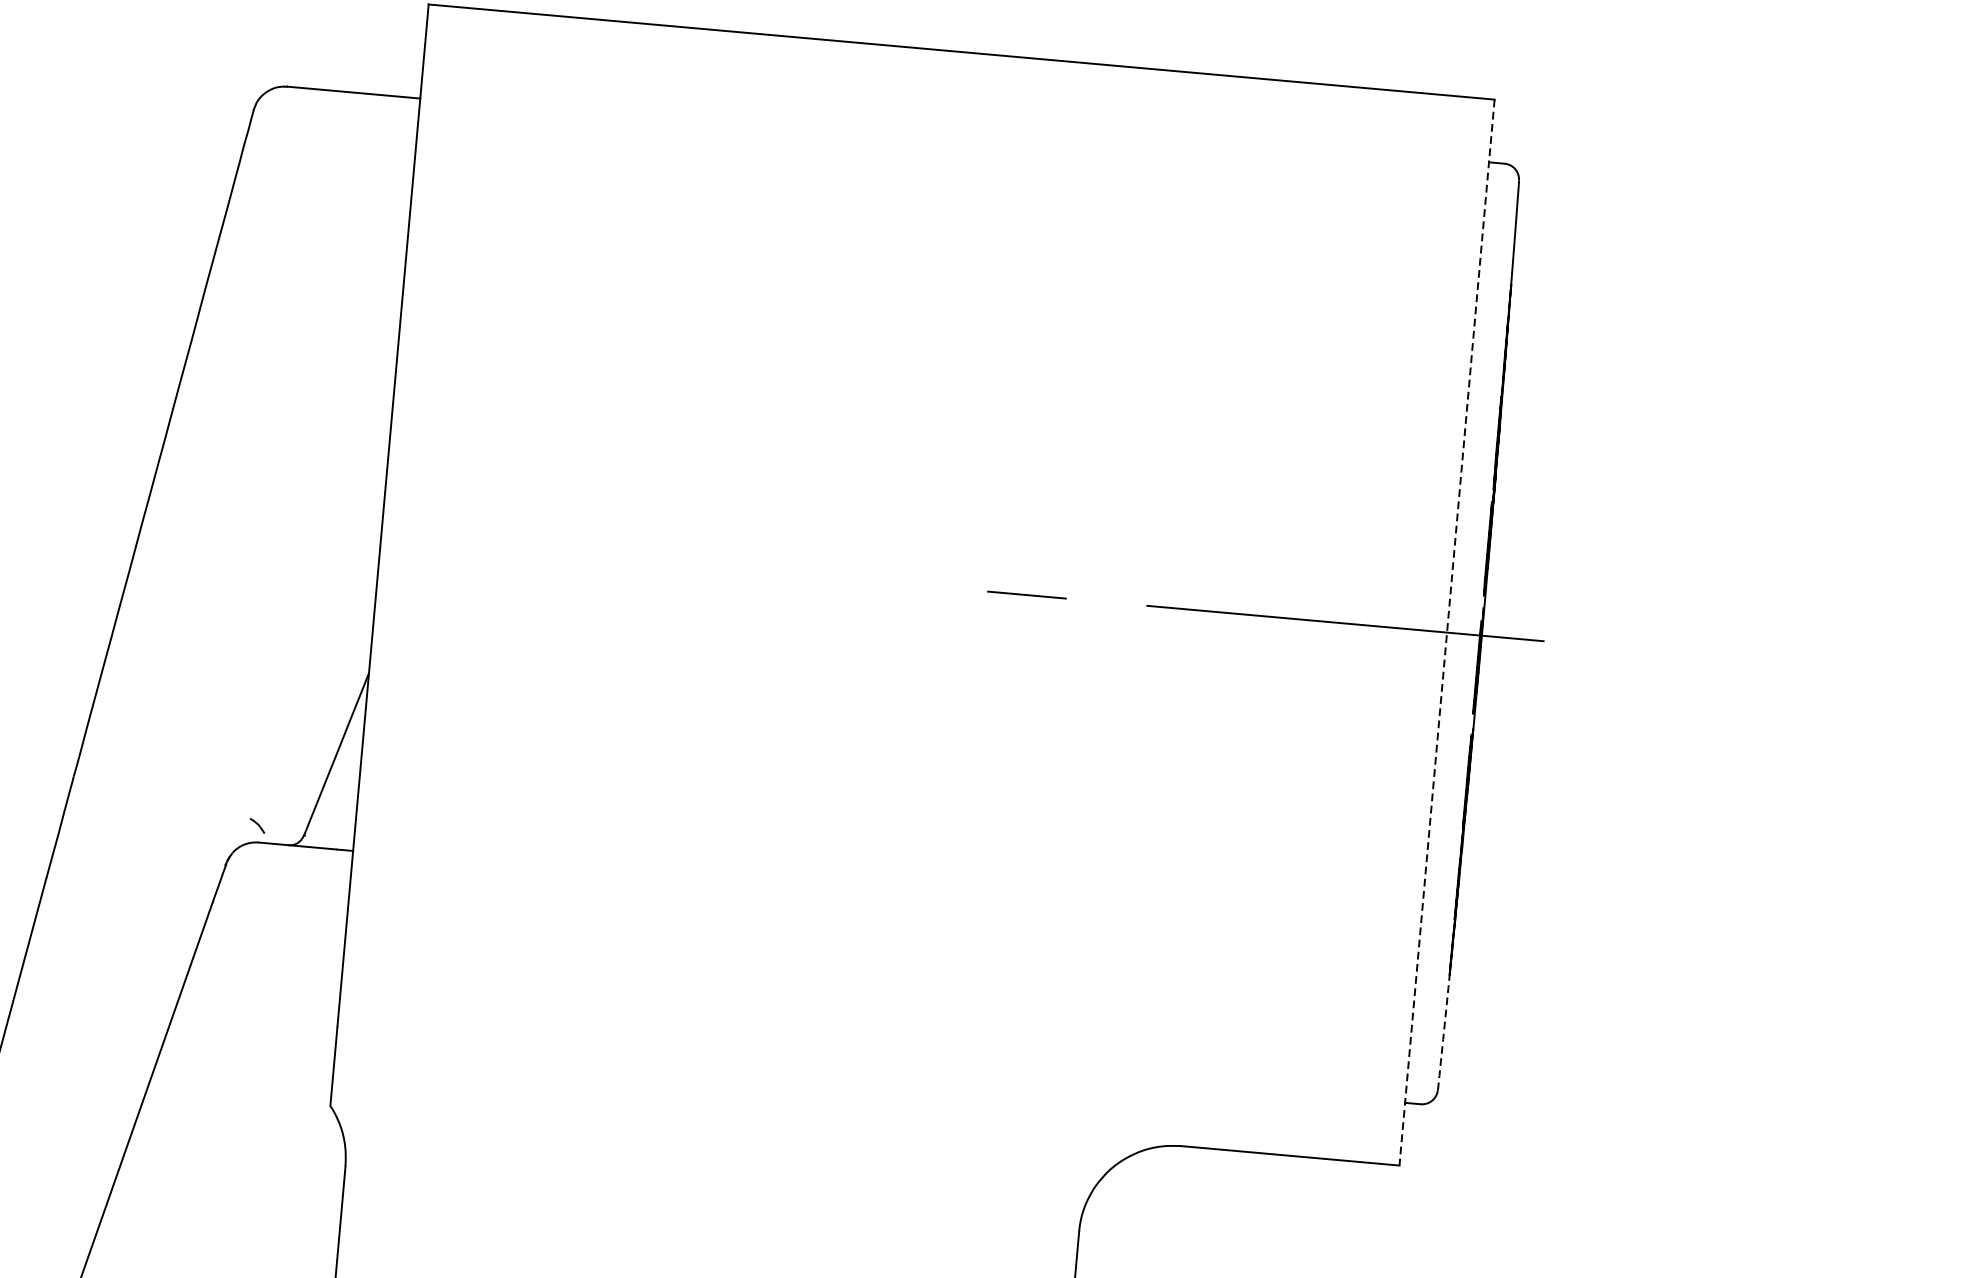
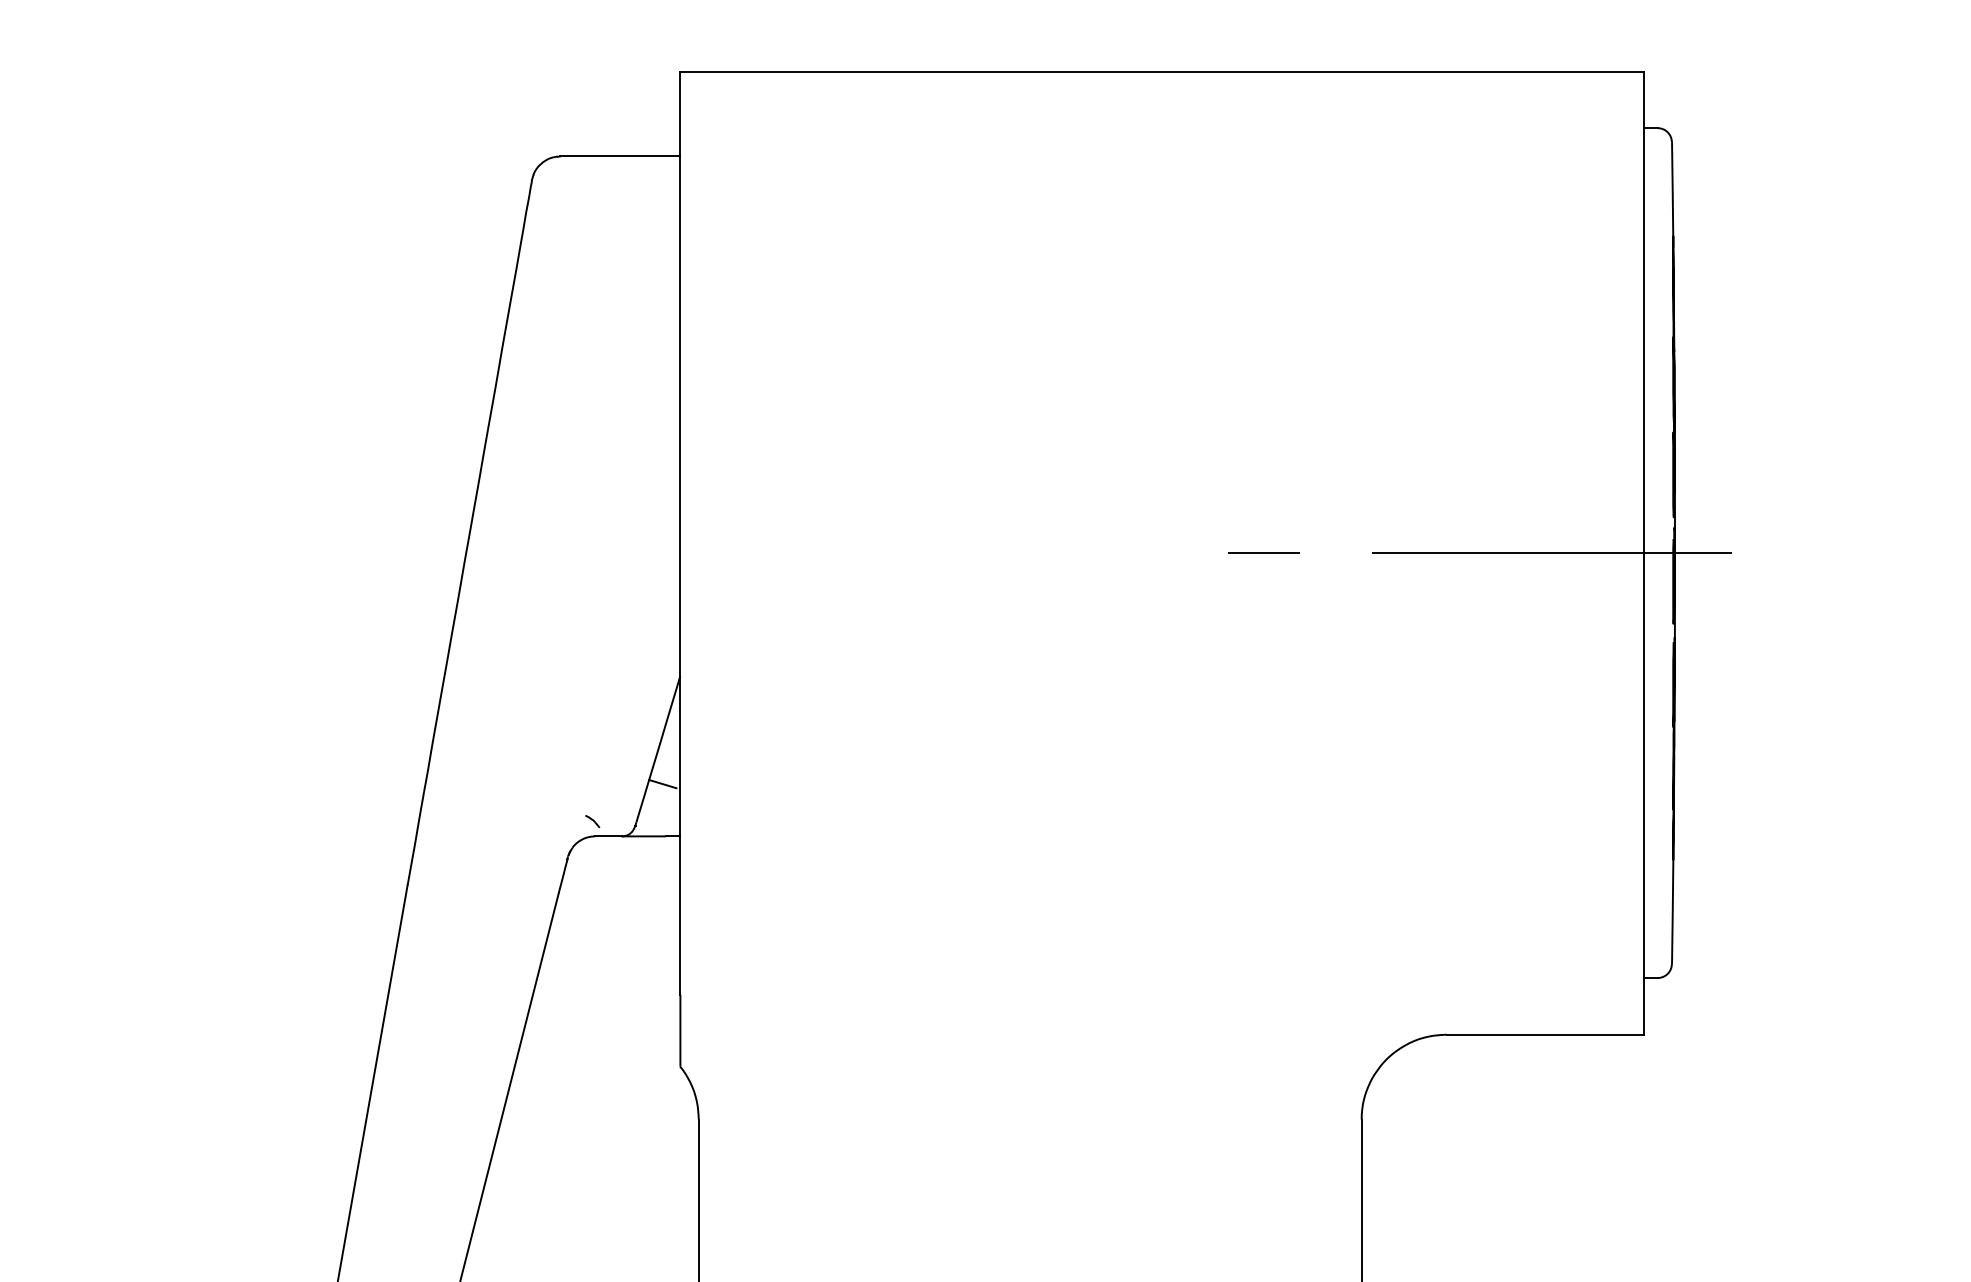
line: (1446, 633) -> (1643, 553), dashed -> solid
line: (338, 791) -> (662, 784), added
arc: (1443, 1032) -> (1672, 911), dashed -> solid

